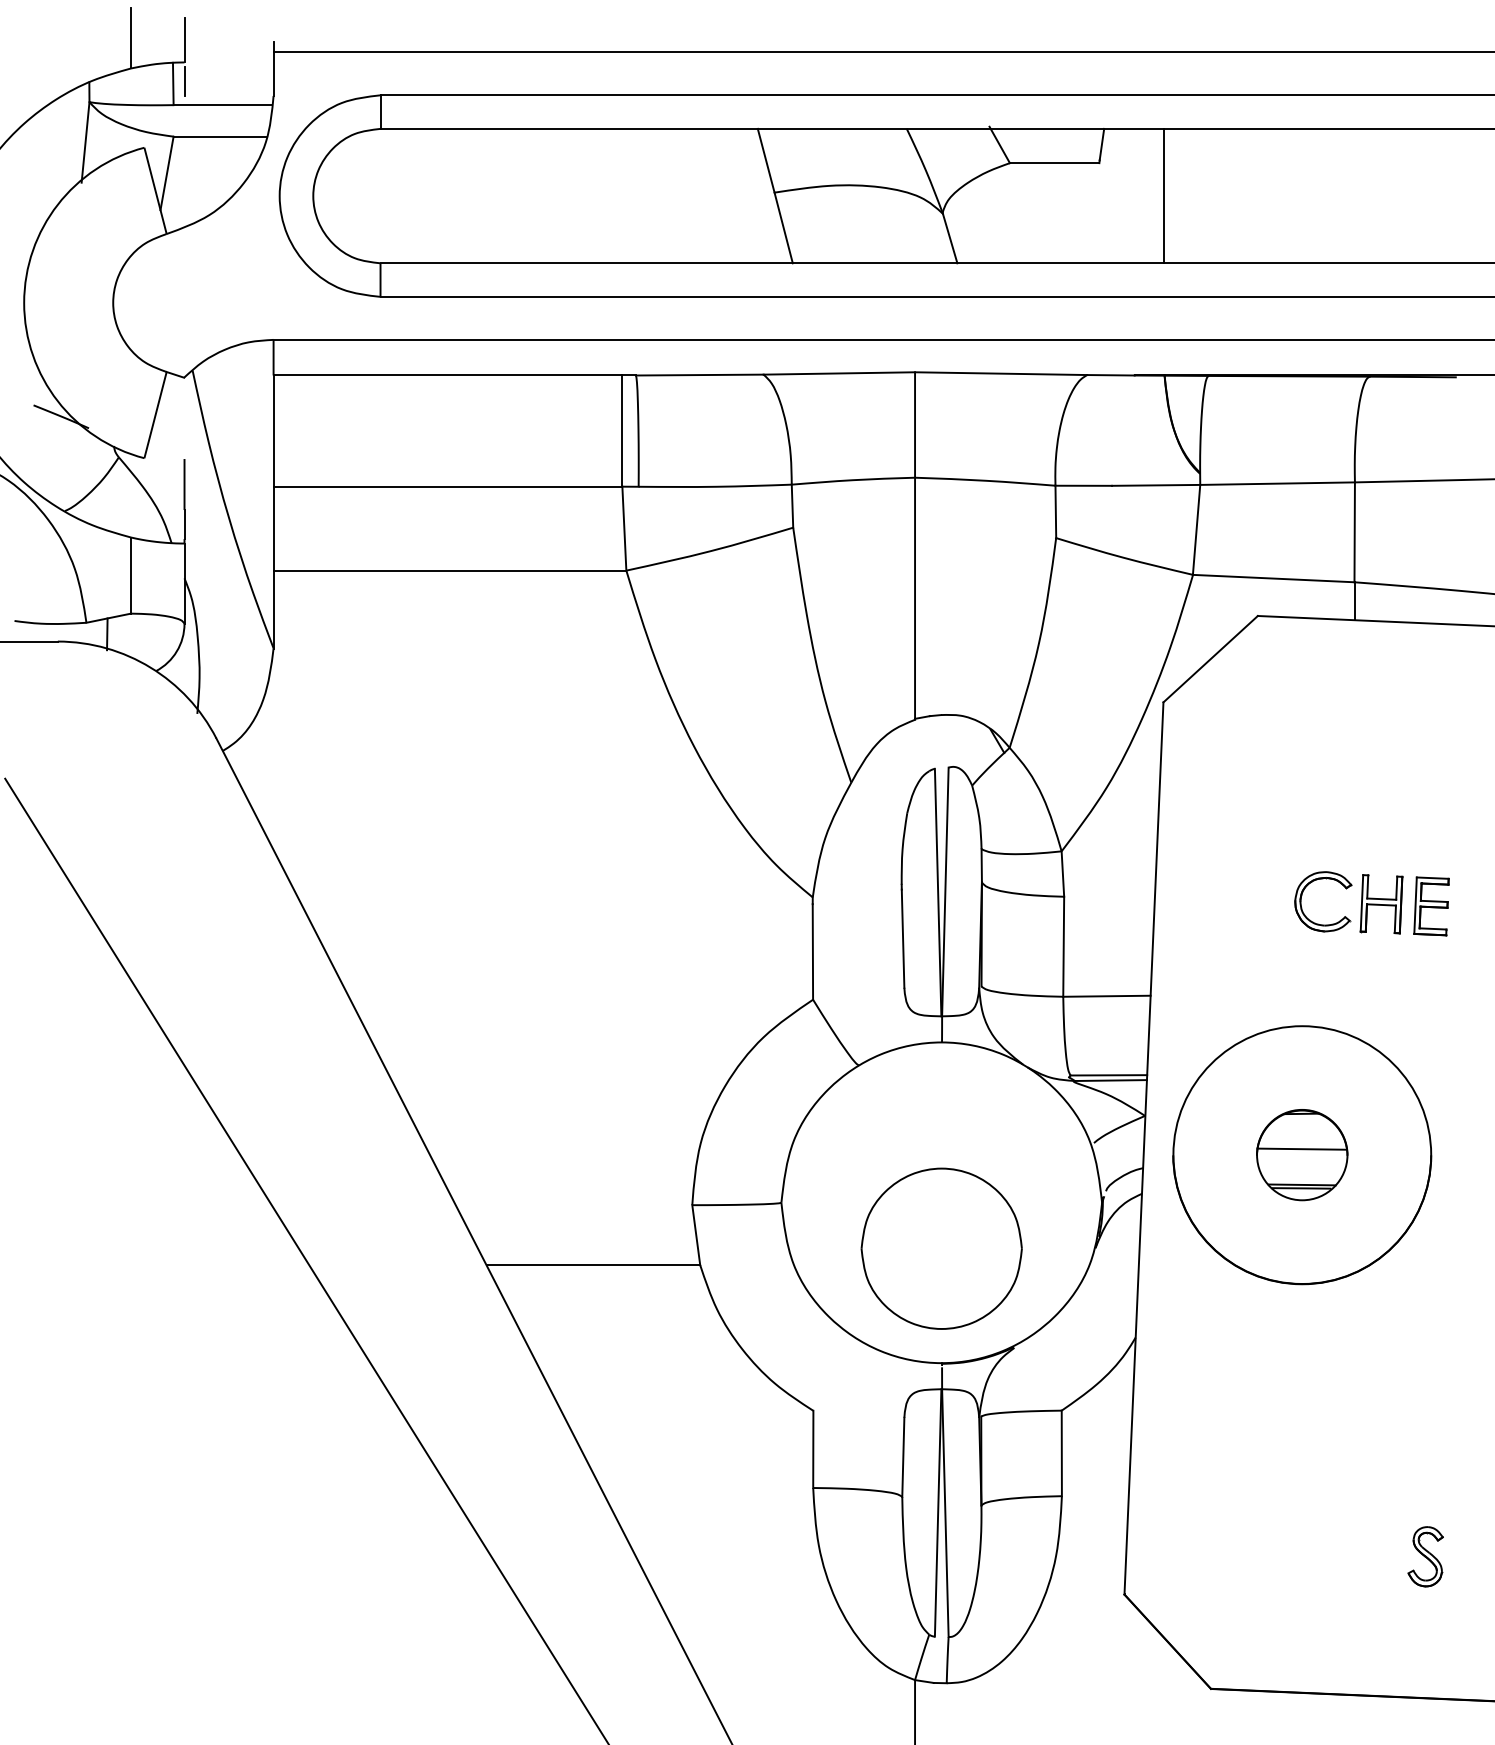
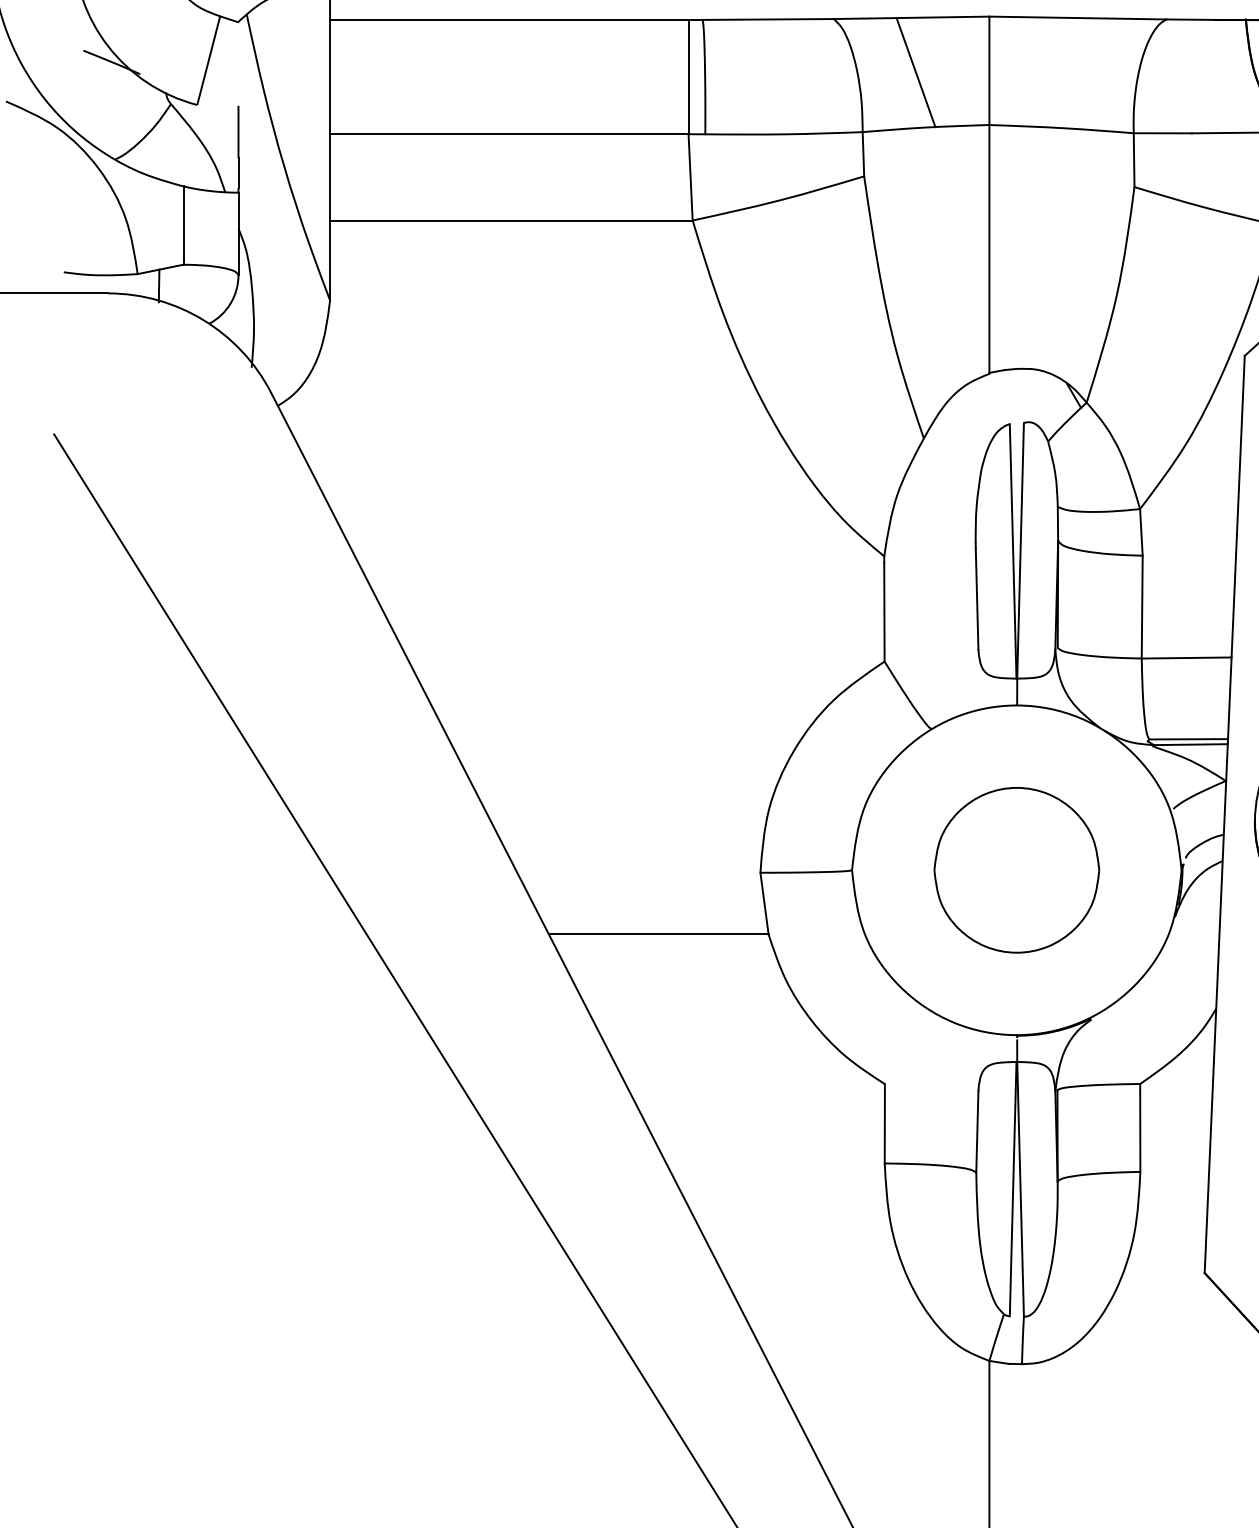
line: (843, 426) -> (915, 72), added
part: (941, 1248) -> (1016, 870), moved

